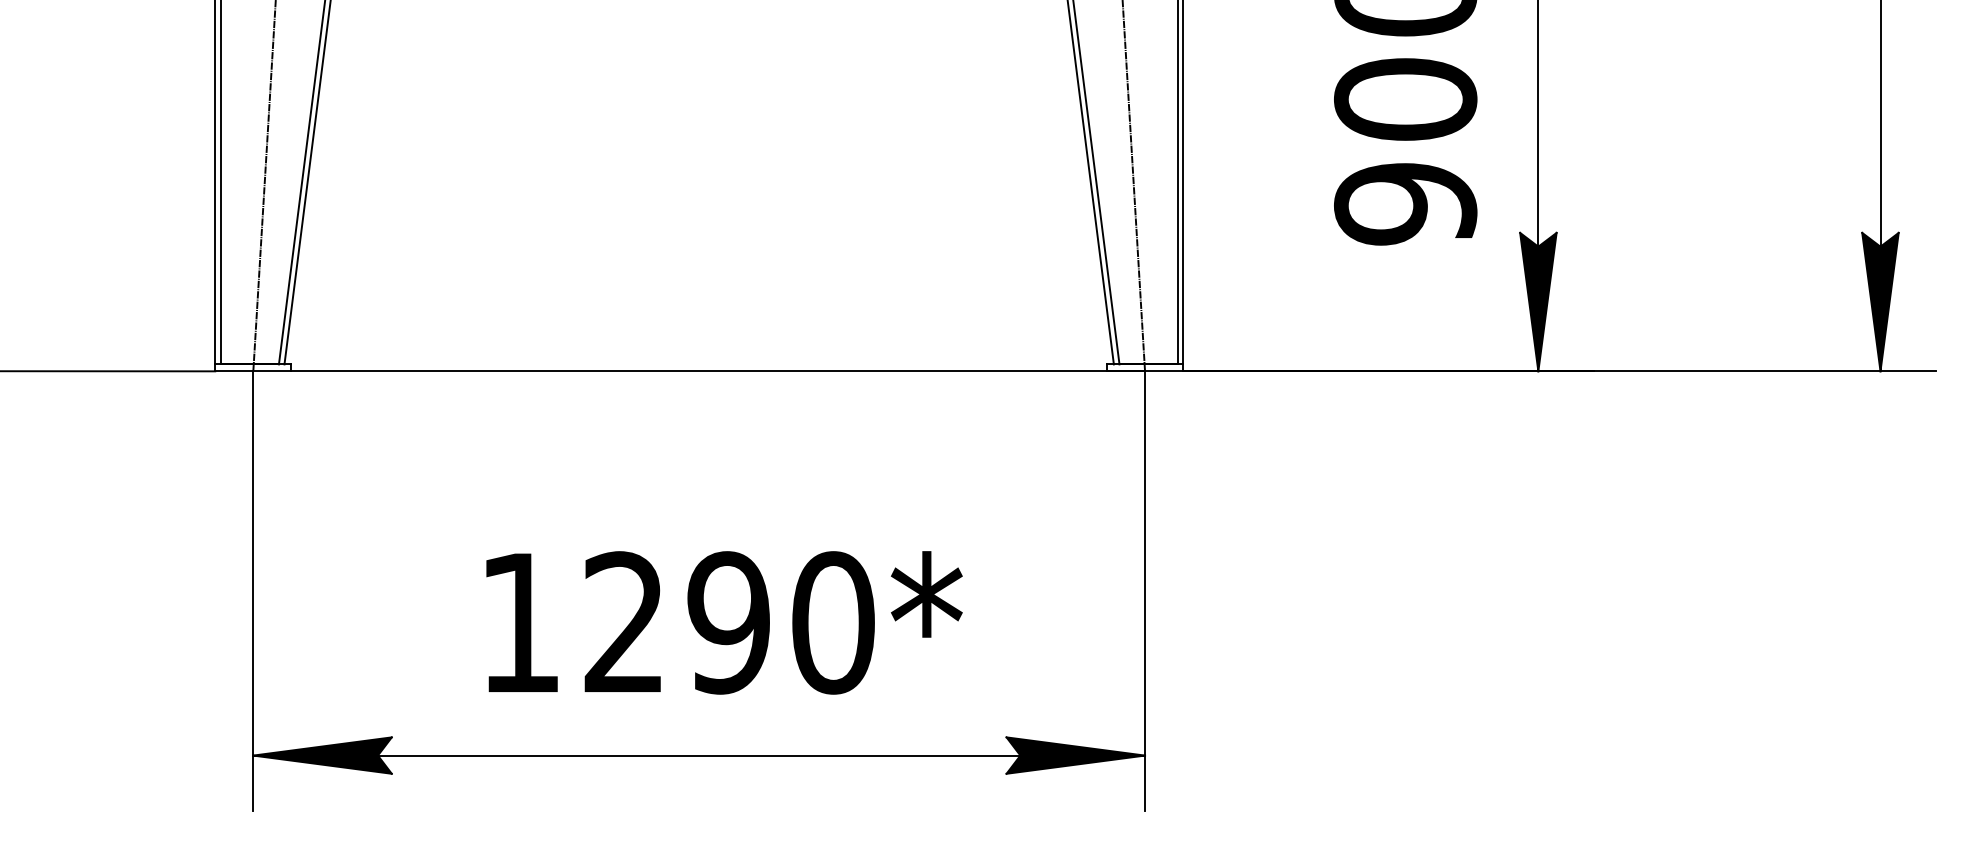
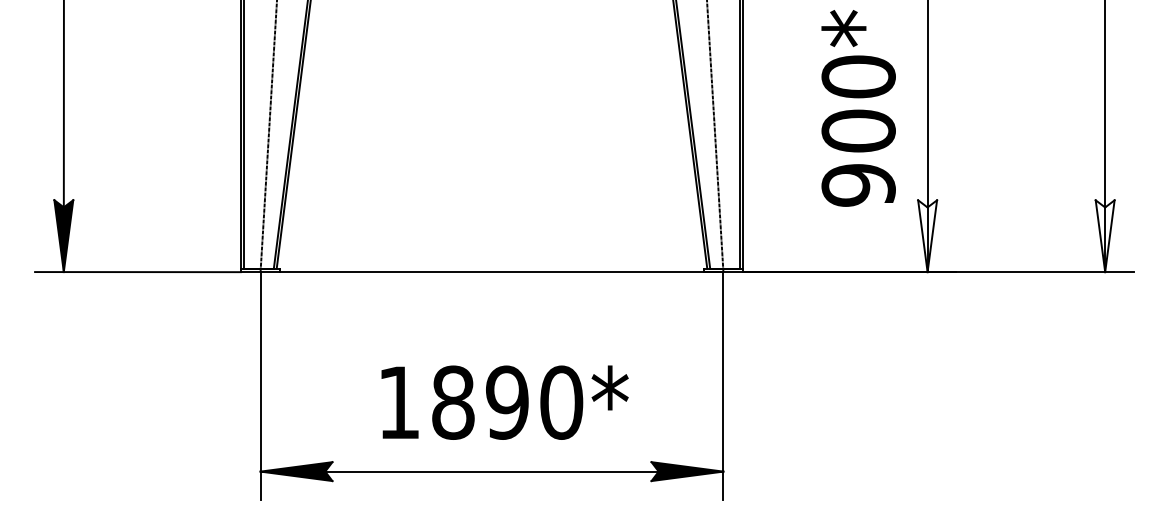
fill: (1538, 302) -> (927, 236), removed
fill: (1879, 302) -> (1104, 236), removed
text: (625, 622) -> (453, 402), 1290* -> 1890*

